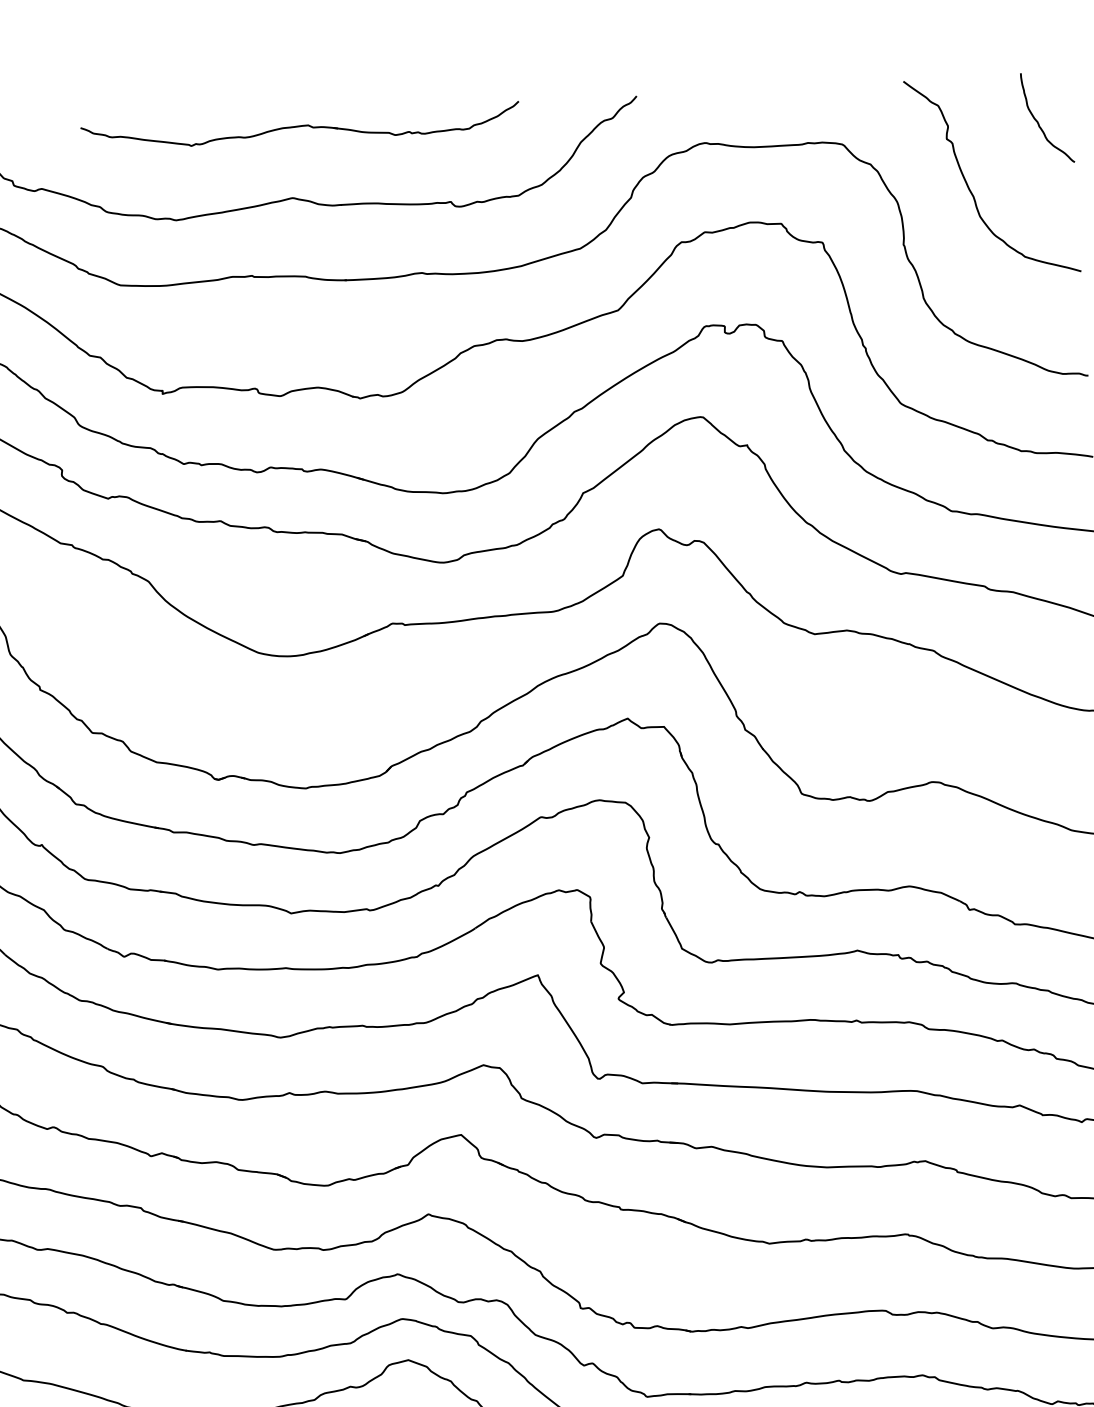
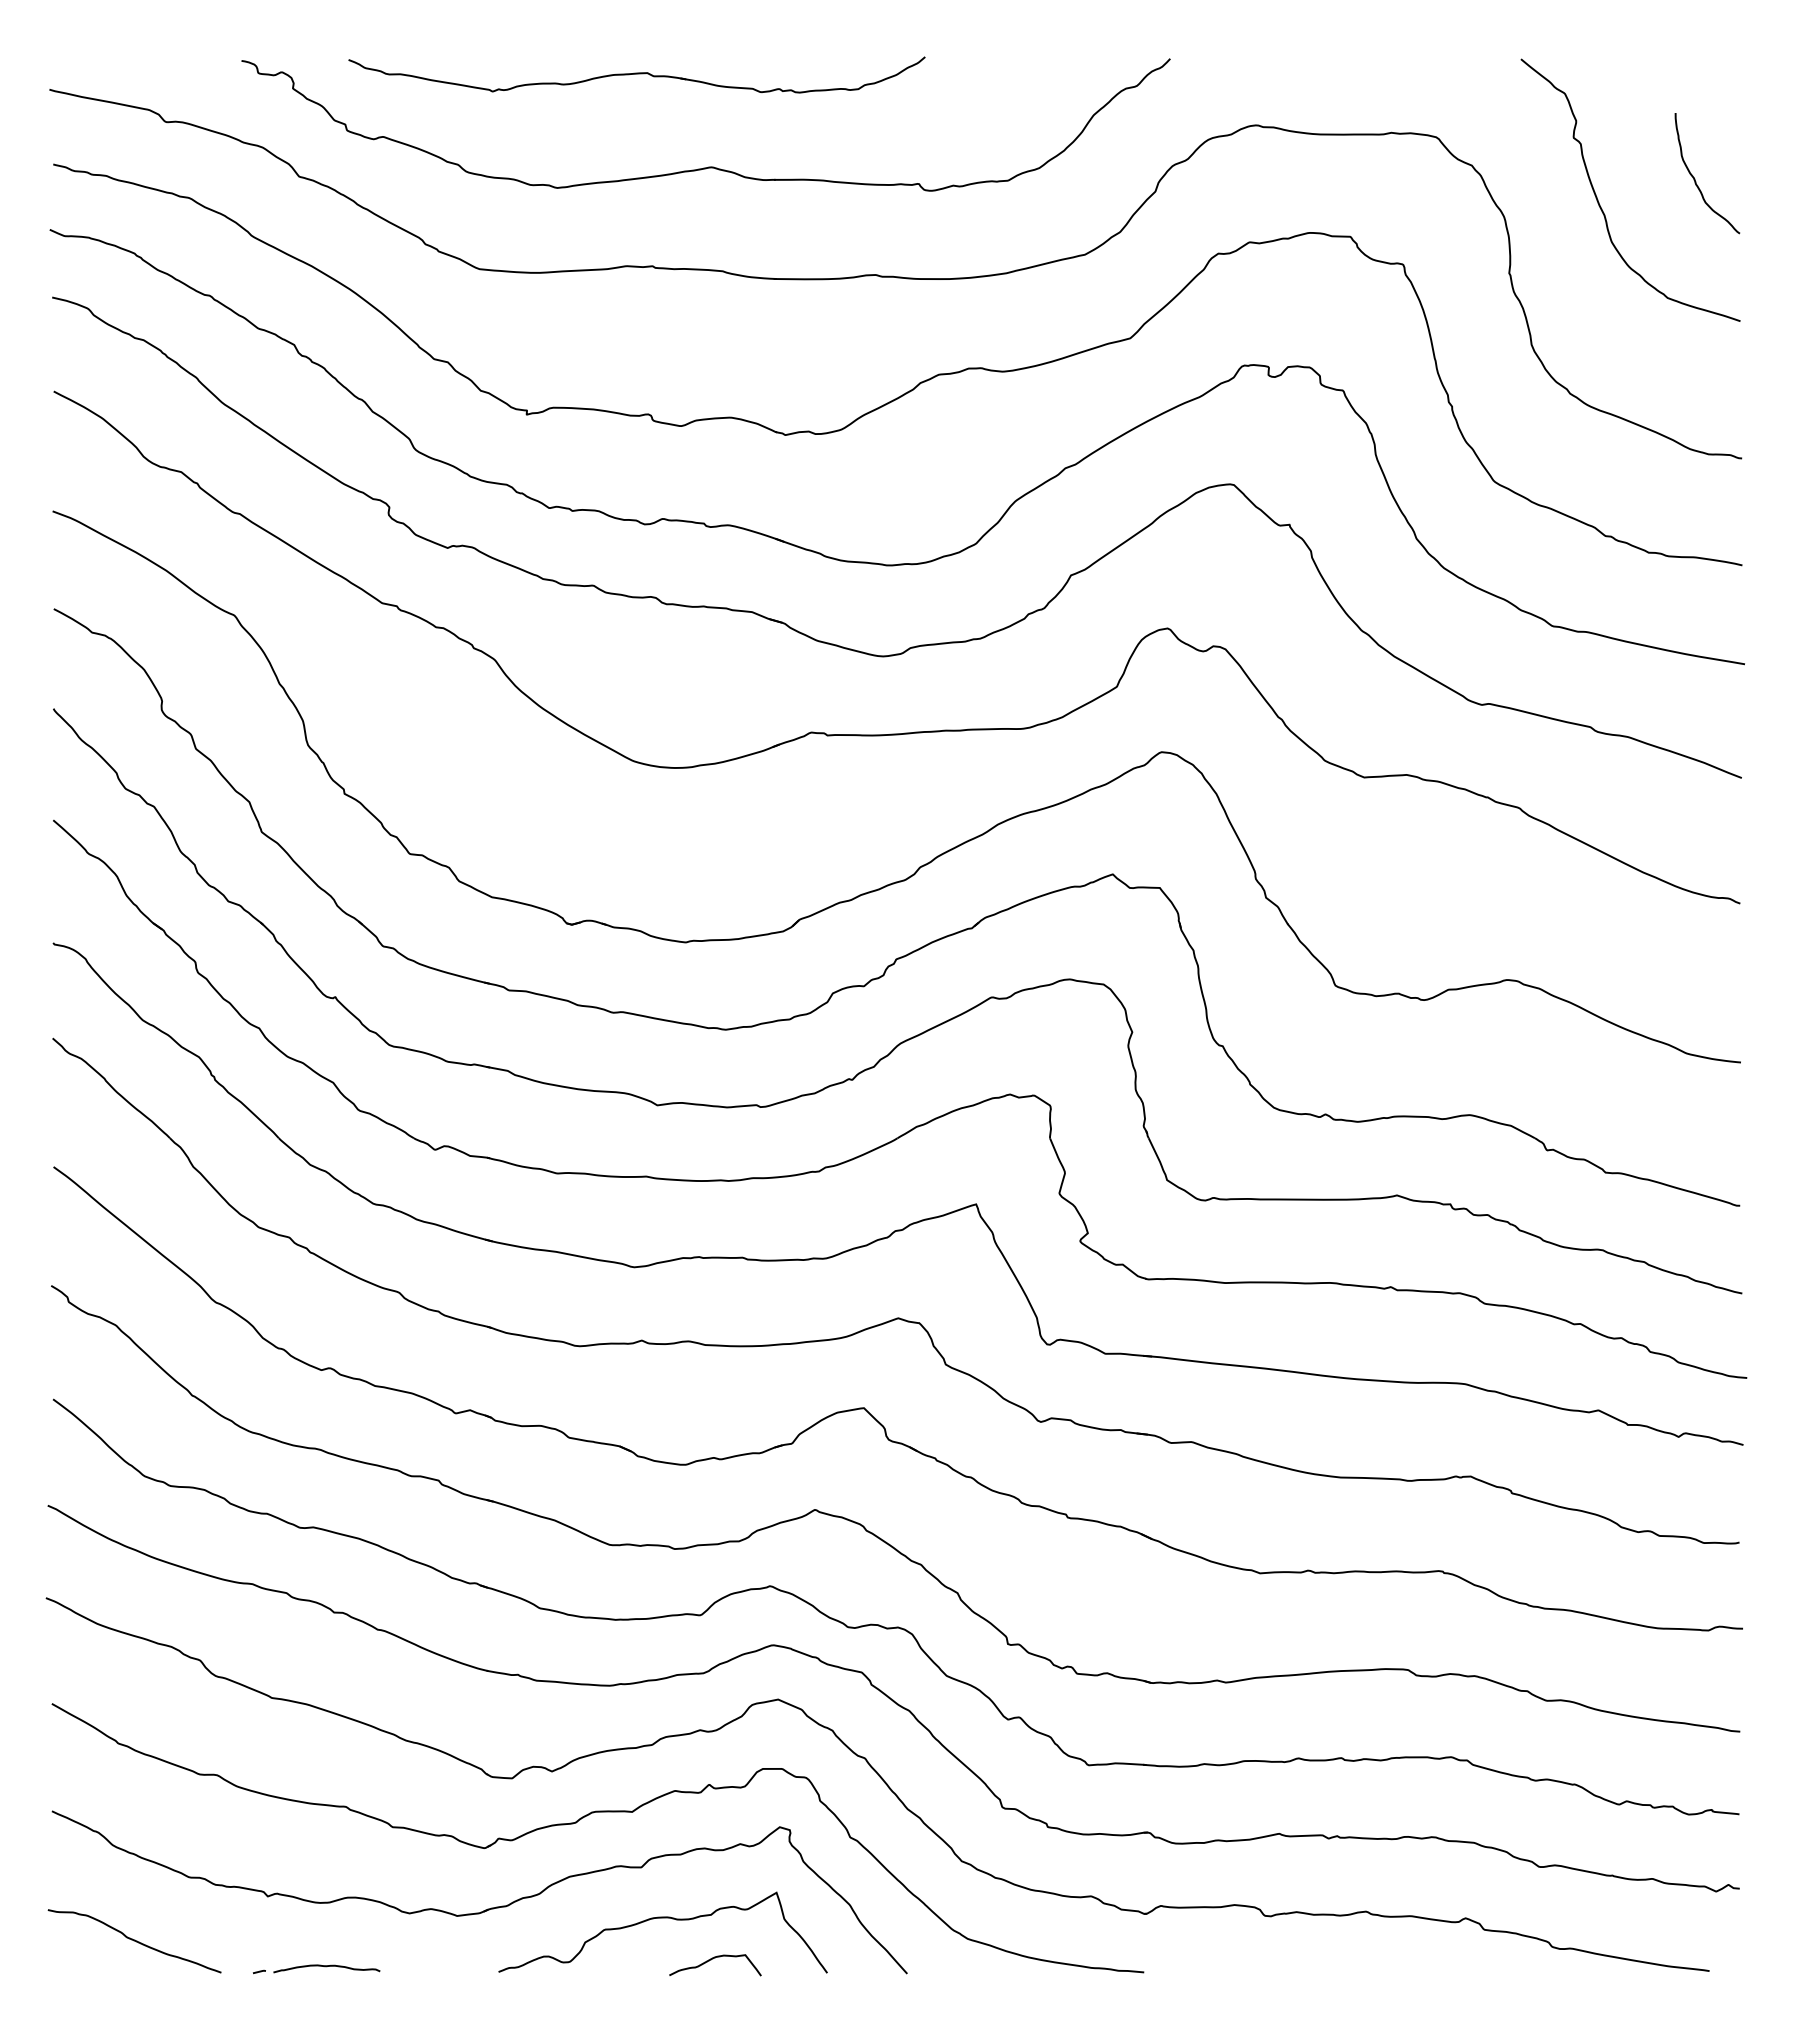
curve: (1038, 122) -> (1695, 179), moved
part: (300, 126) -> (636, 74), moved

